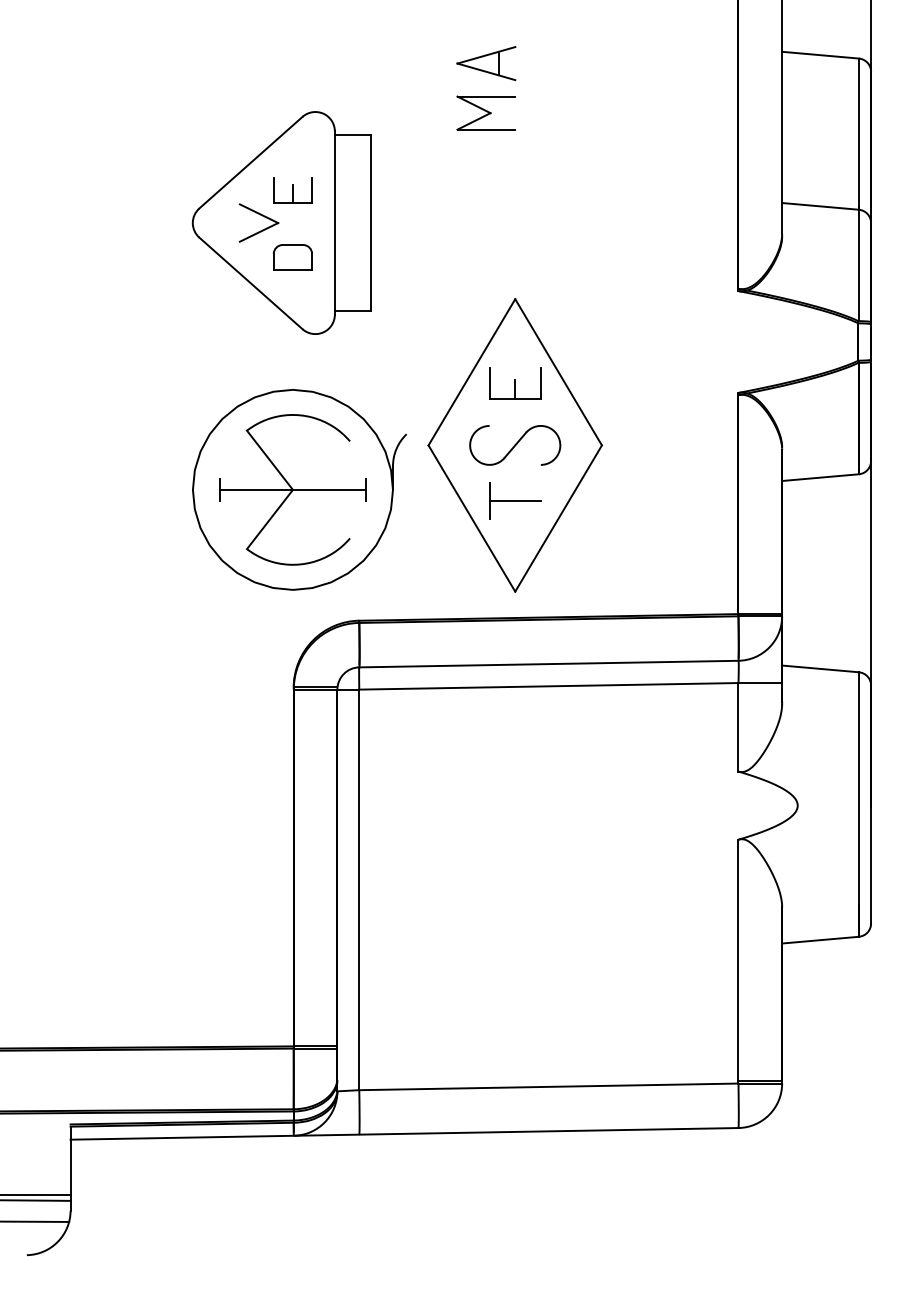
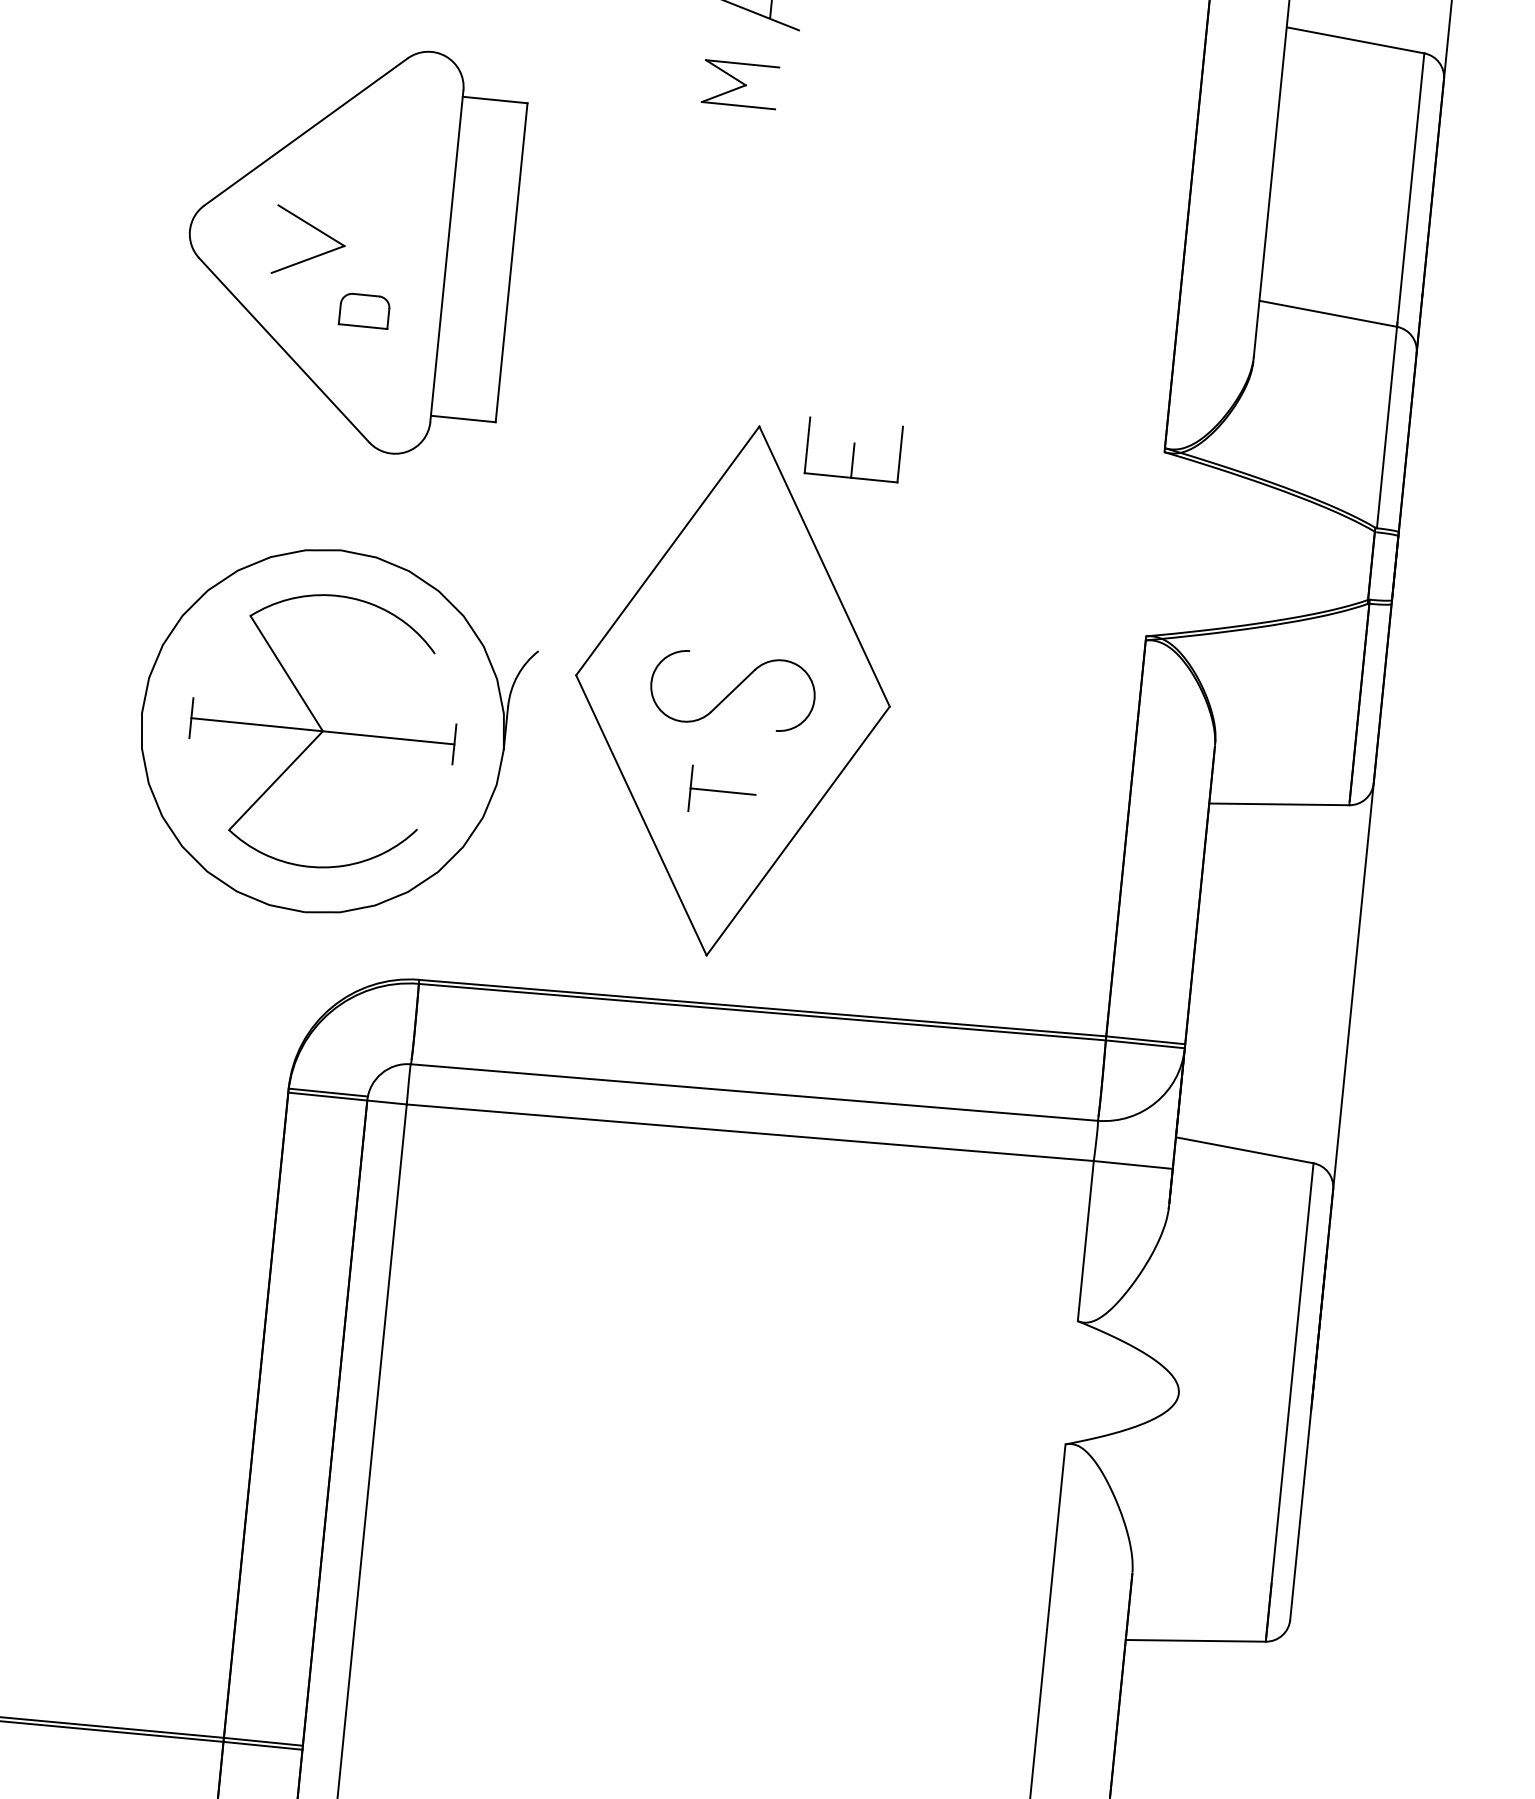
part: (485, 112) -> (739, 83), size x0.7
part: (292, 190) -> (376, 189), removed
part: (292, 257) -> (364, 310), size x0.7
part: (515, 383) -> (854, 449), moved
part: (515, 500) -> (723, 790), size x0.7

